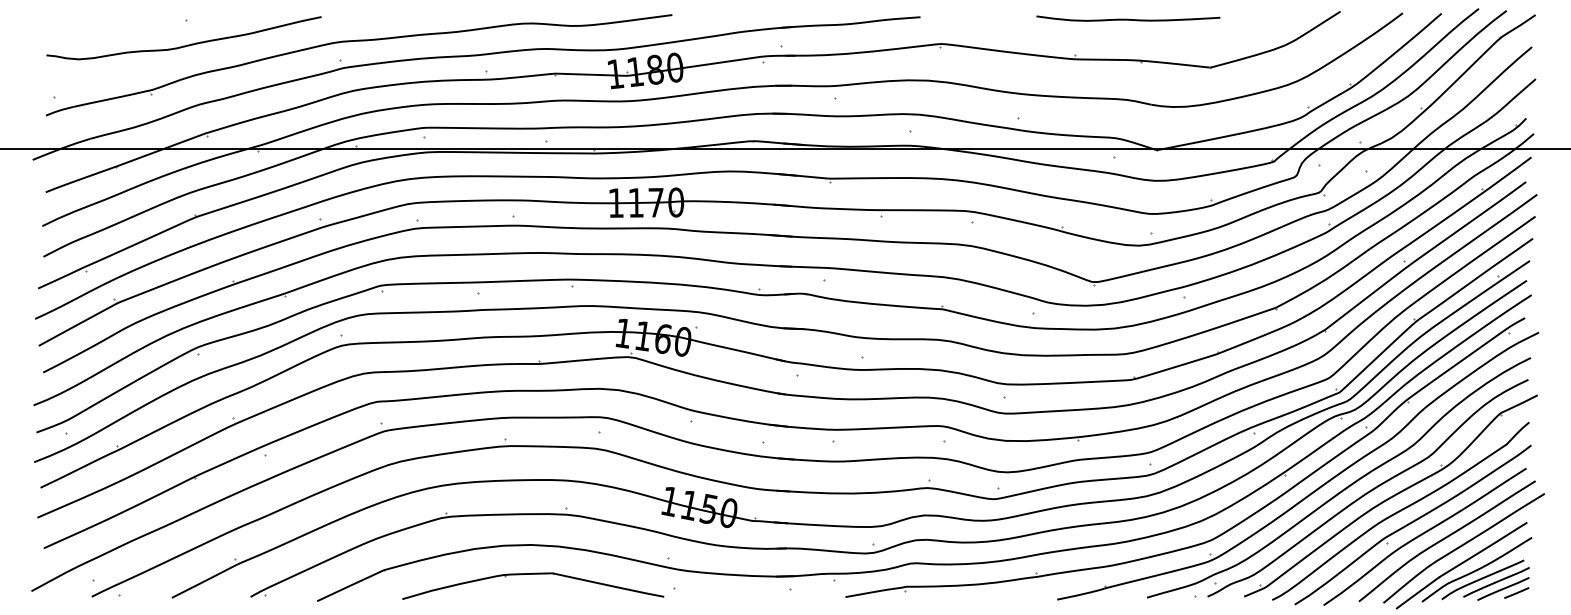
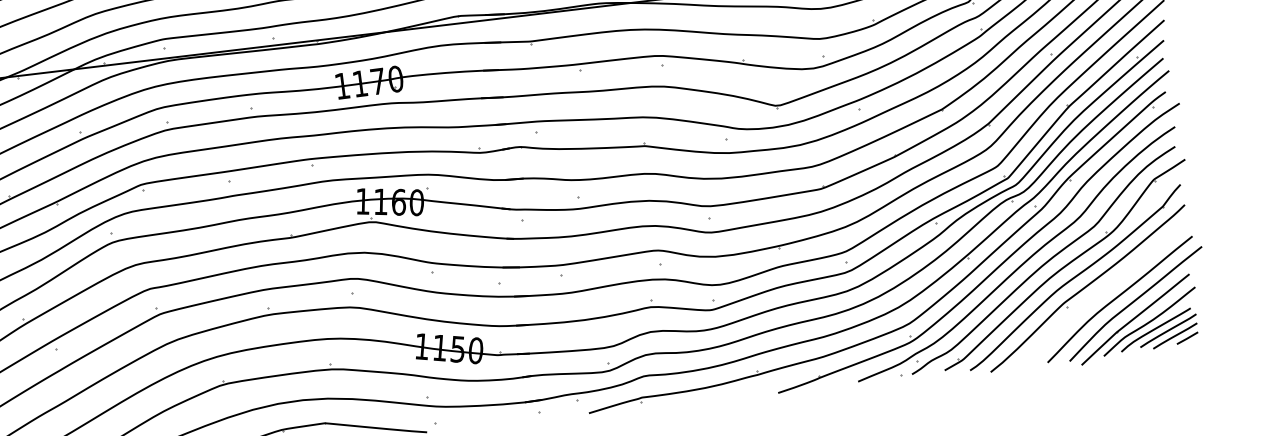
curve: (1423, 534) -> (1098, 295), removed

